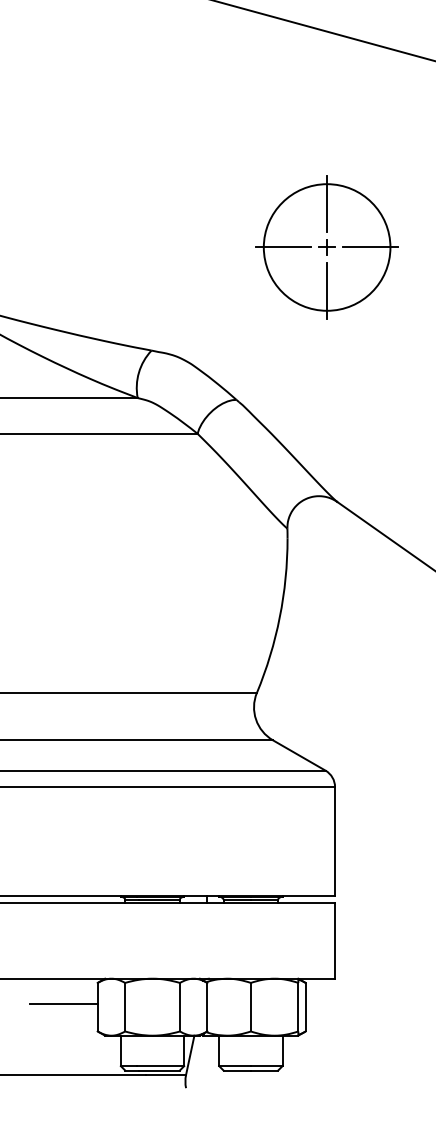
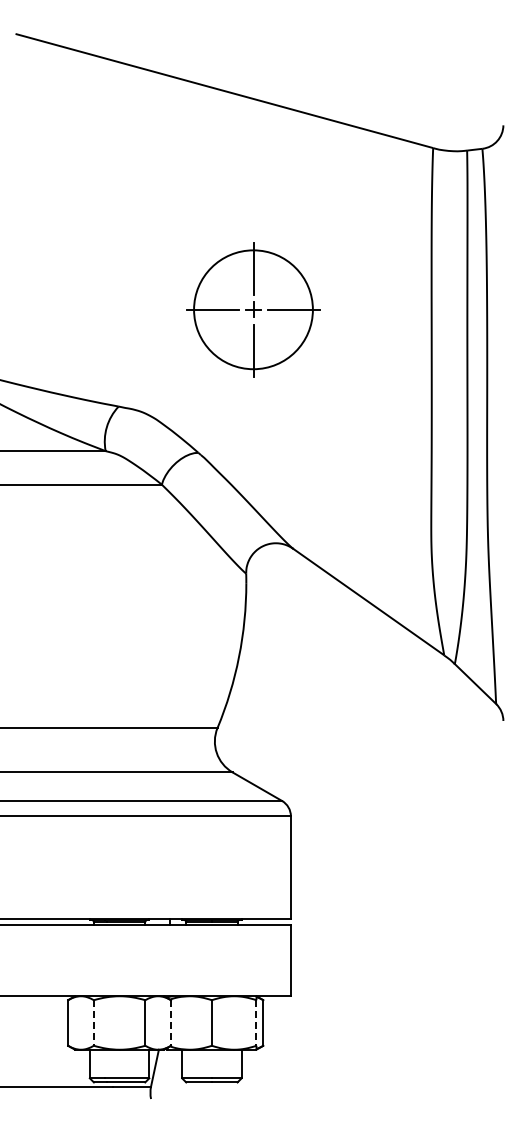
part: (327, 247) -> (253, 309), moved
line: (64, 1003) -> (36, 1019), removed
line: (124, 1007) -> (93, 1023), solid -> dashed
line: (207, 1007) -> (171, 1023), solid -> dashed
line: (298, 1007) -> (256, 1023), solid -> dashed

